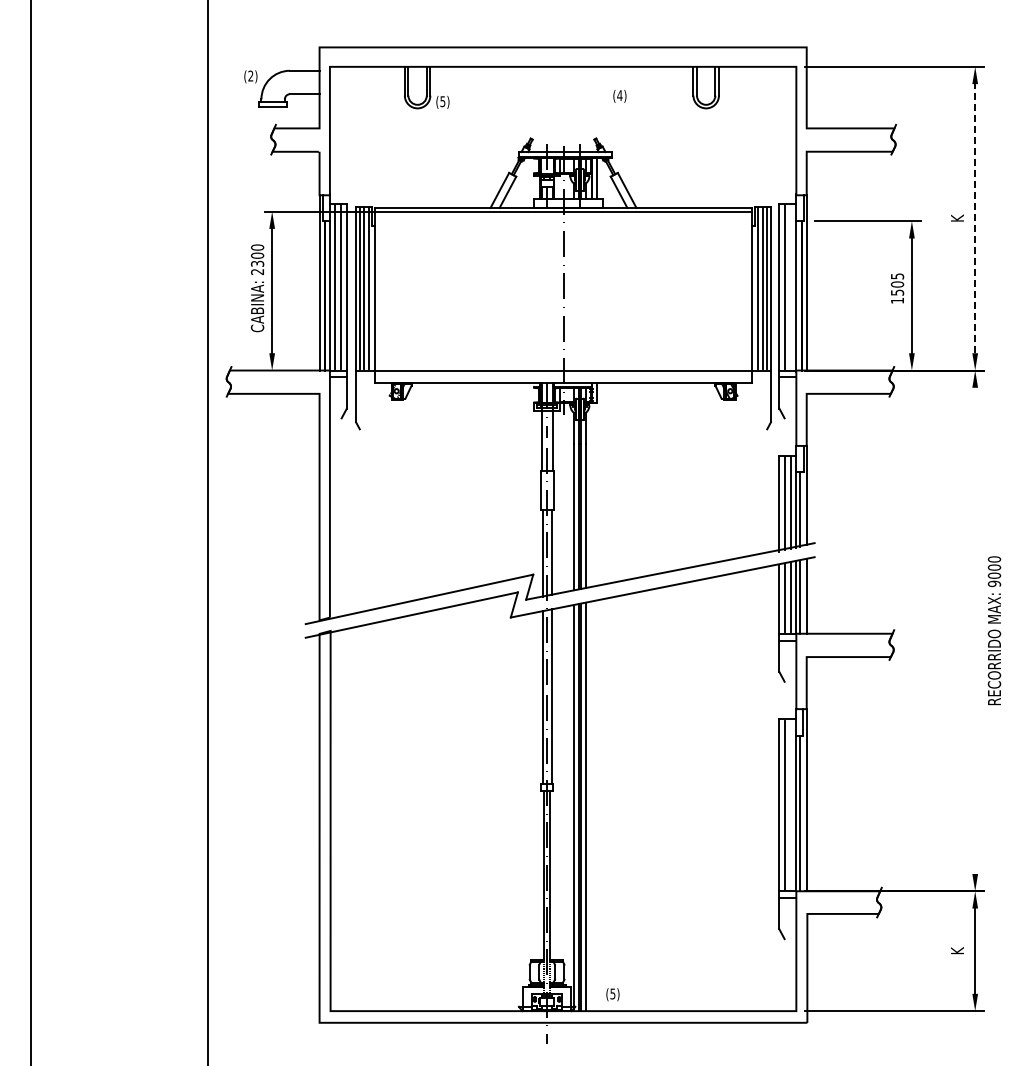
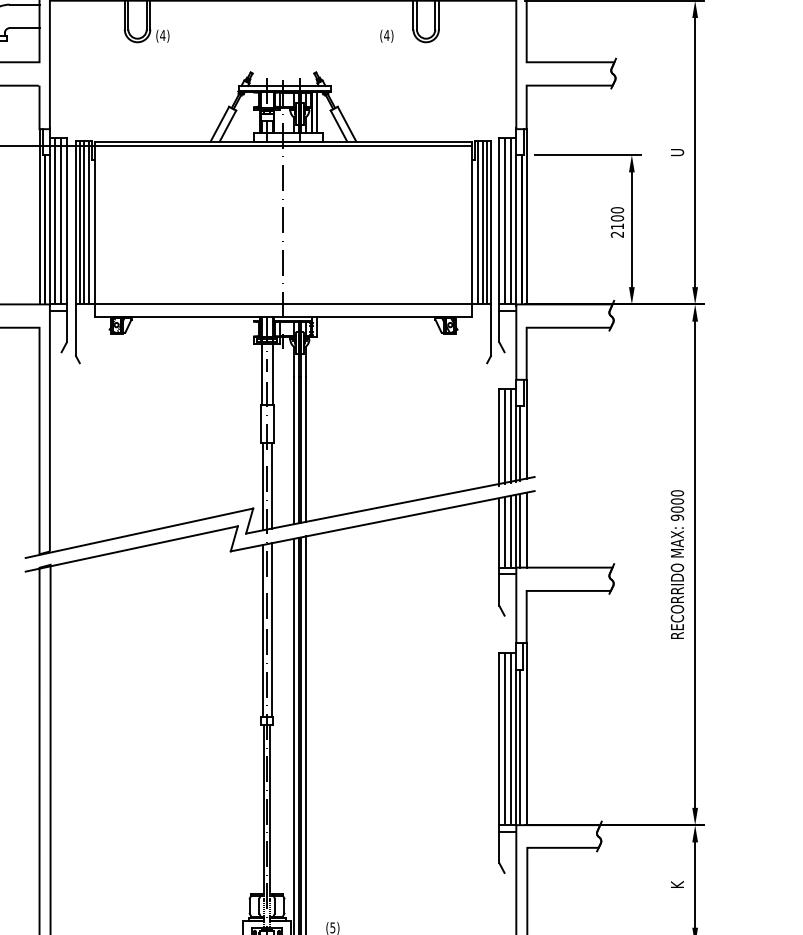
text: (619, 95) -> (386, 35), moved
text: (442, 101) -> (162, 35), (5) -> (4)
text: (957, 218) -> (677, 152), K -> U
line: (975, 218) -> (695, 152), dashed -> solid
line: (791, 286) -> (511, 220), added
text: (897, 288) -> (617, 222), 1505 -> 2100
line: (975, 630) -> (695, 564), added
text: (994, 630) -> (677, 564), moved
line: (791, 804) -> (511, 738), added

